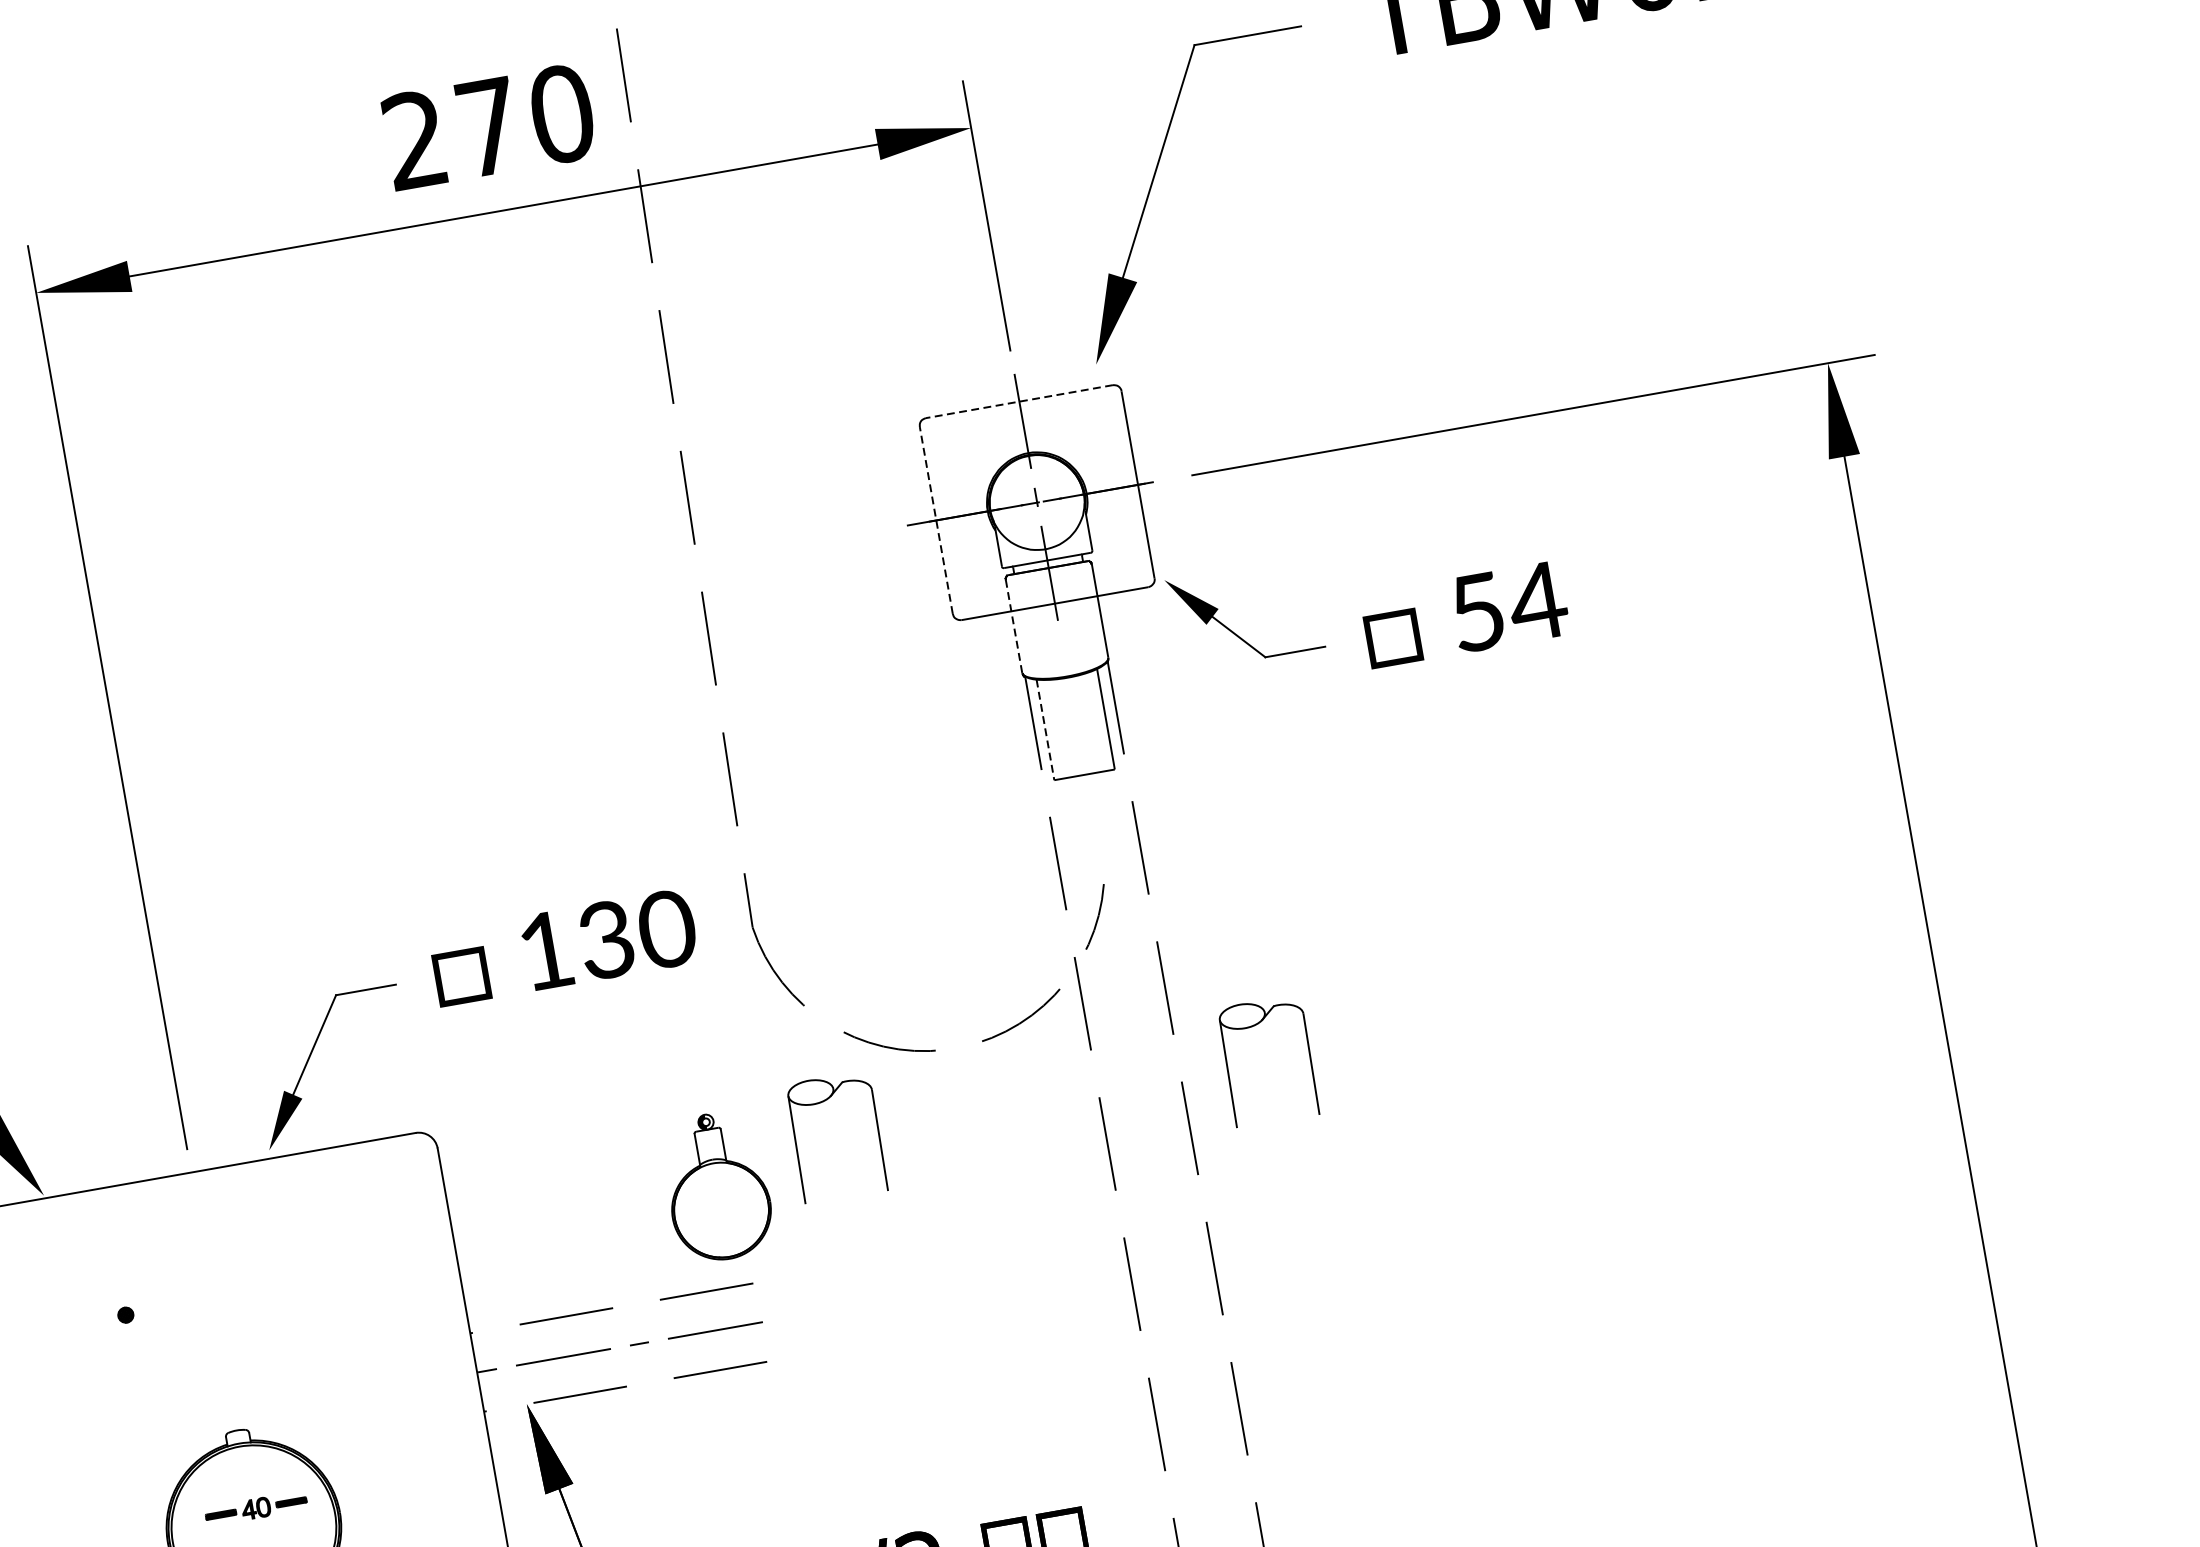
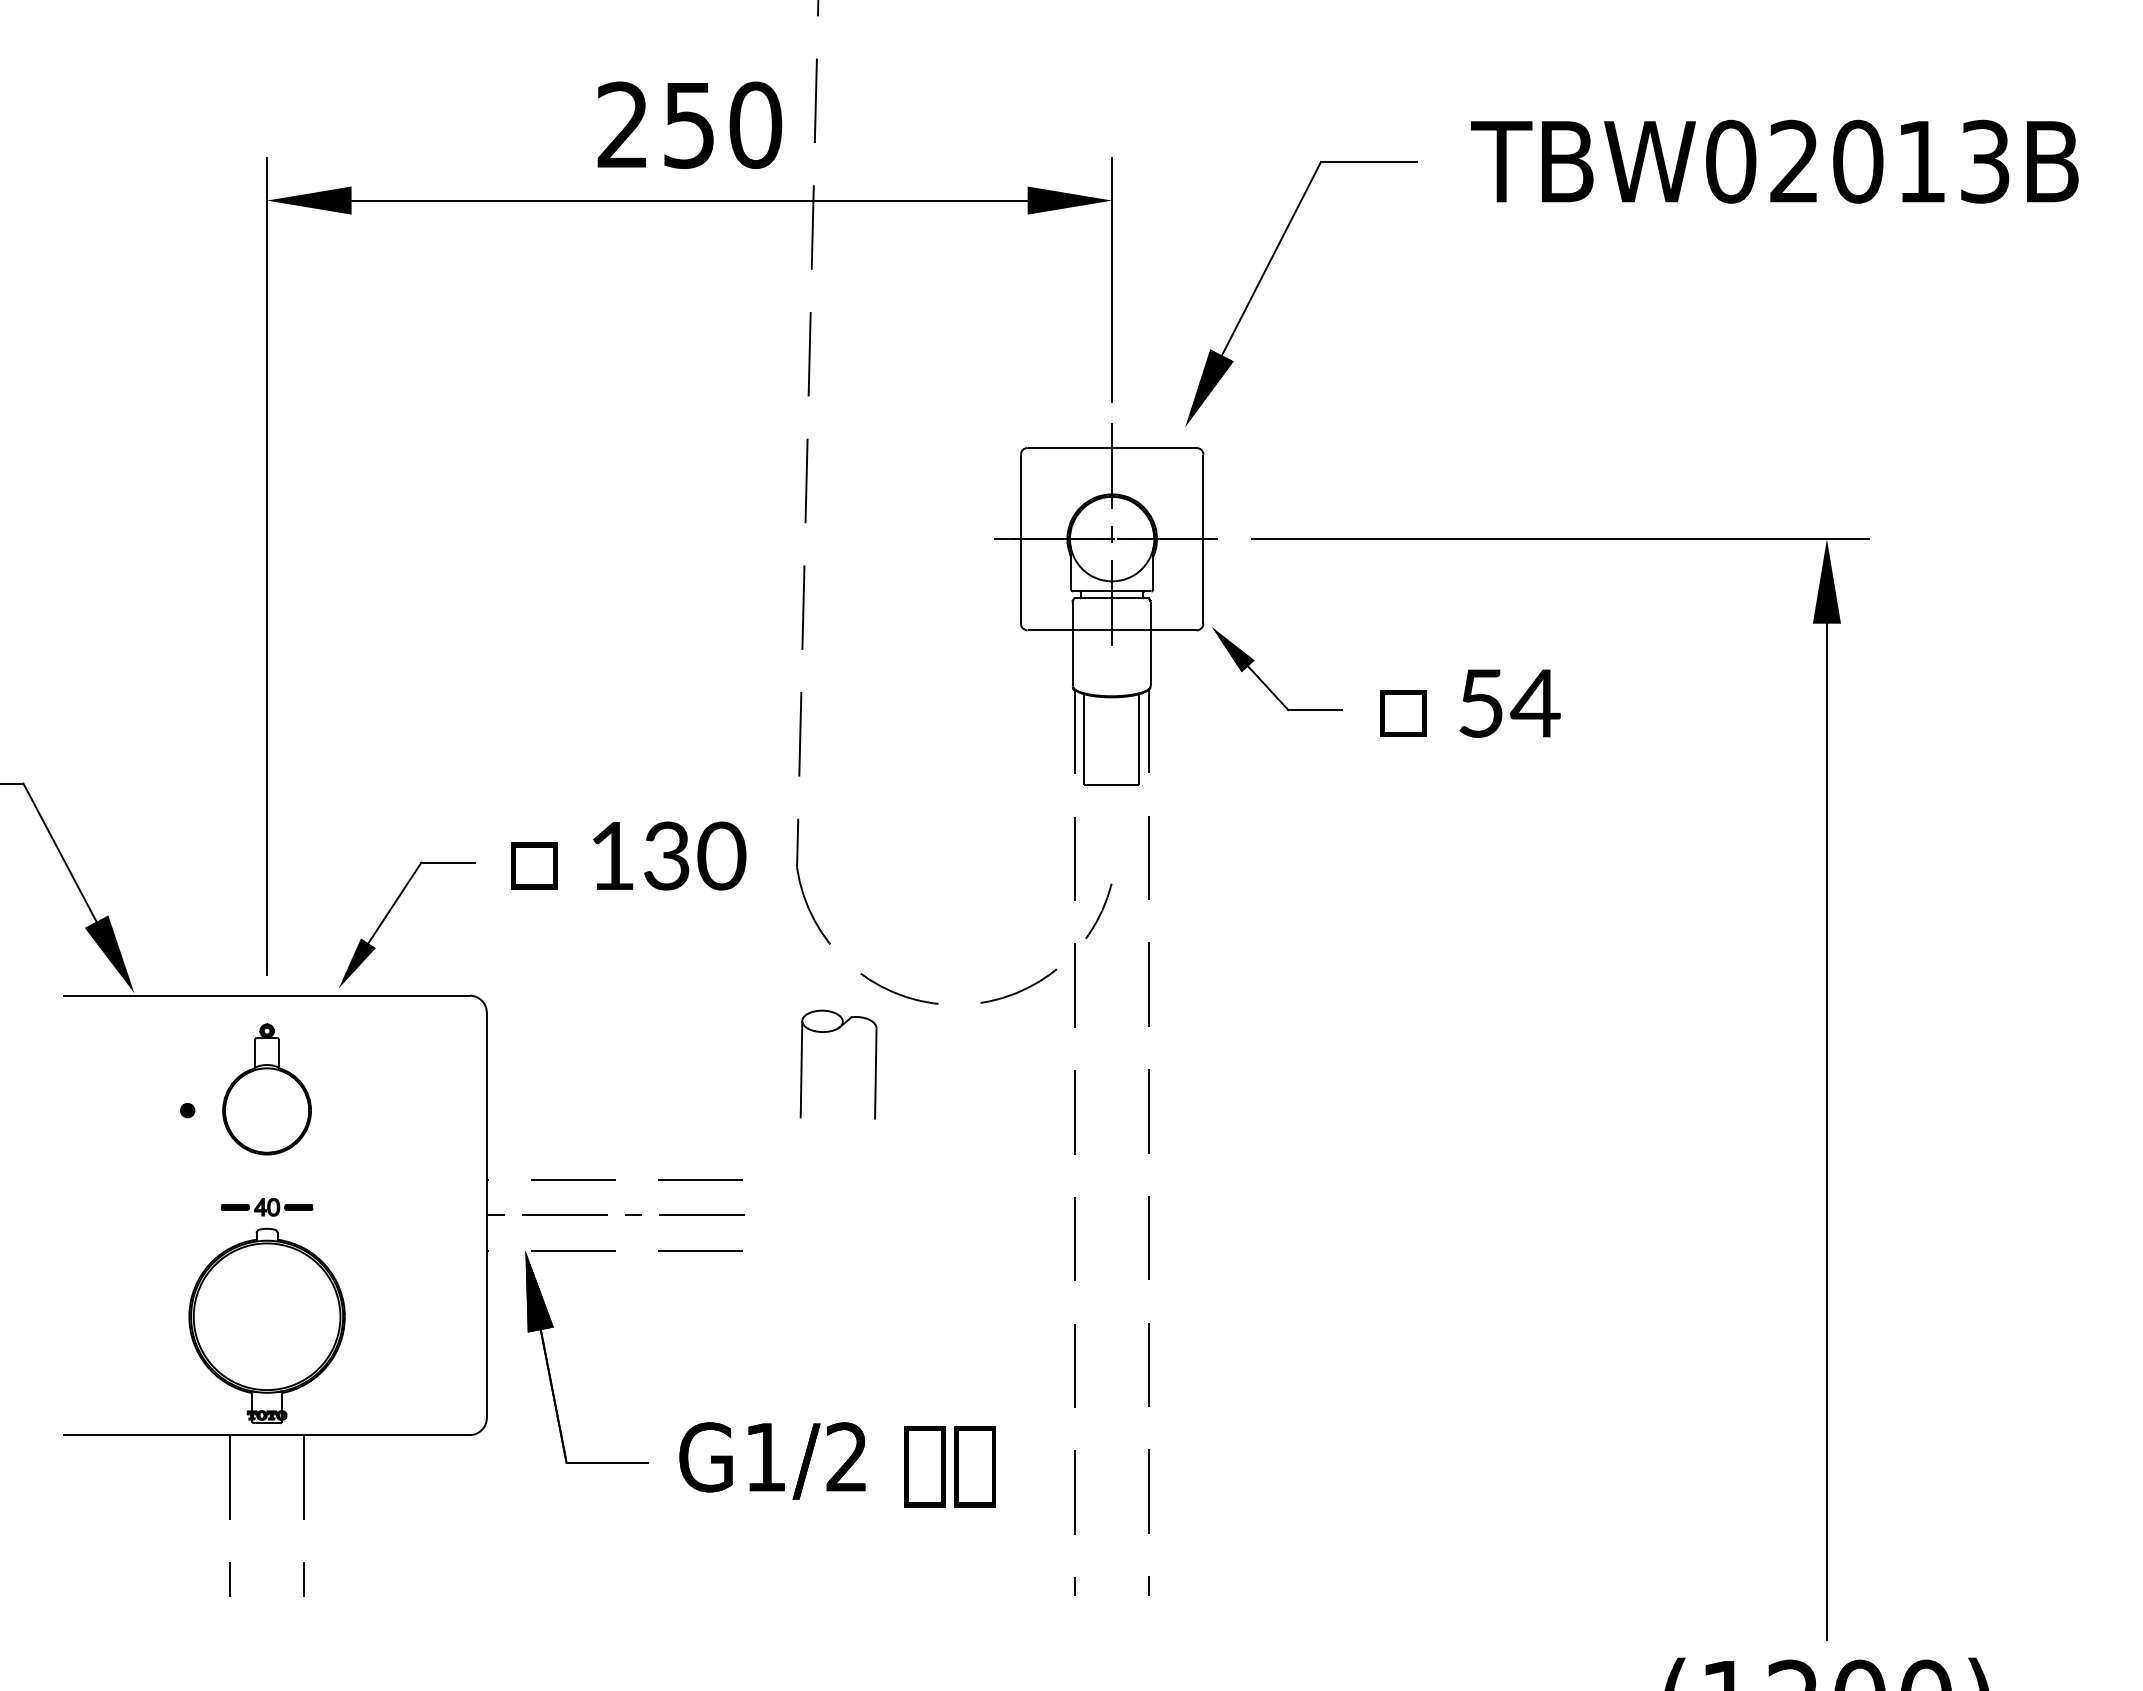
text: (487, 128) -> (688, 126), 270 -> 250
line: (1019, 401) -> (1112, 447), dashed -> solid
line: (935, 519) -> (1020, 538), dashed -> solid
line: (1013, 626) -> (1072, 644), dashed -> solid
line: (1045, 730) -> (1084, 740), dashed -> solid
part: (1253, 1027) -> (1220, 1032), removed
part: (716, 1186) -> (266, 1089), moved
part: (255, 1508) -> (266, 1207), moved

